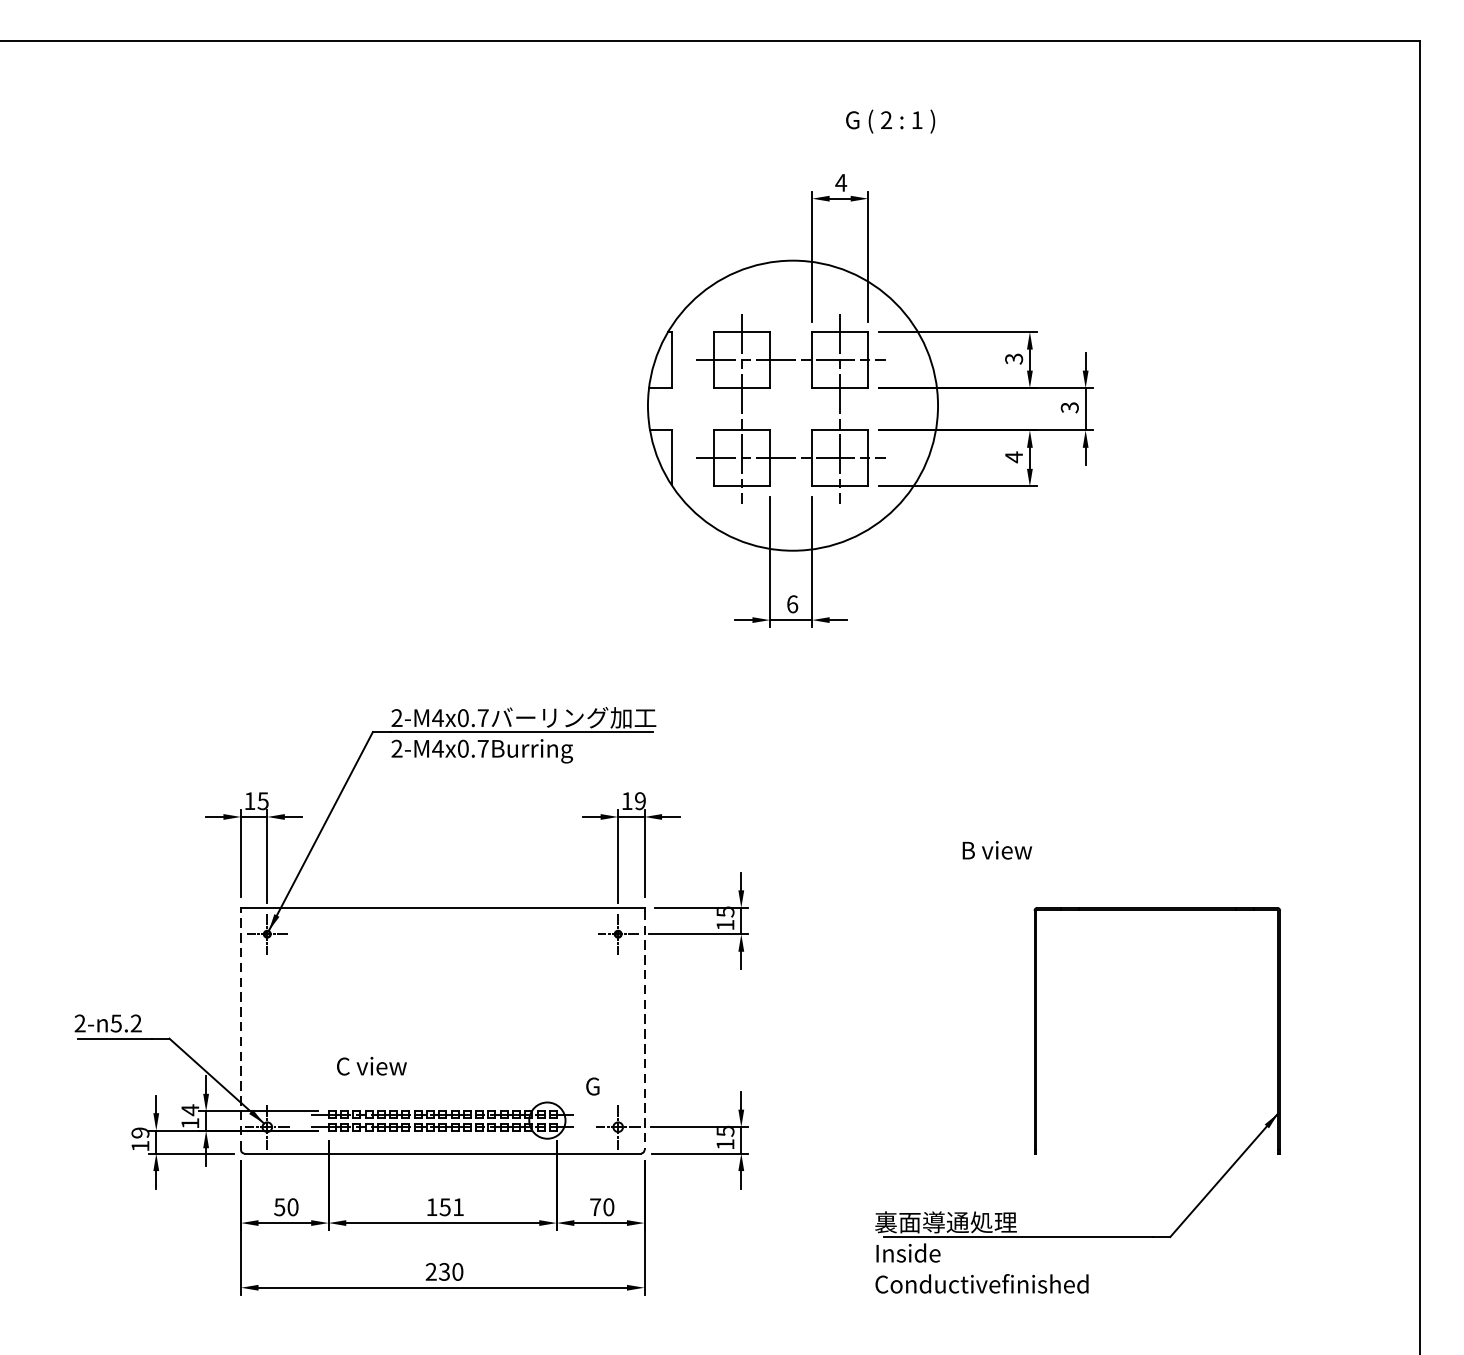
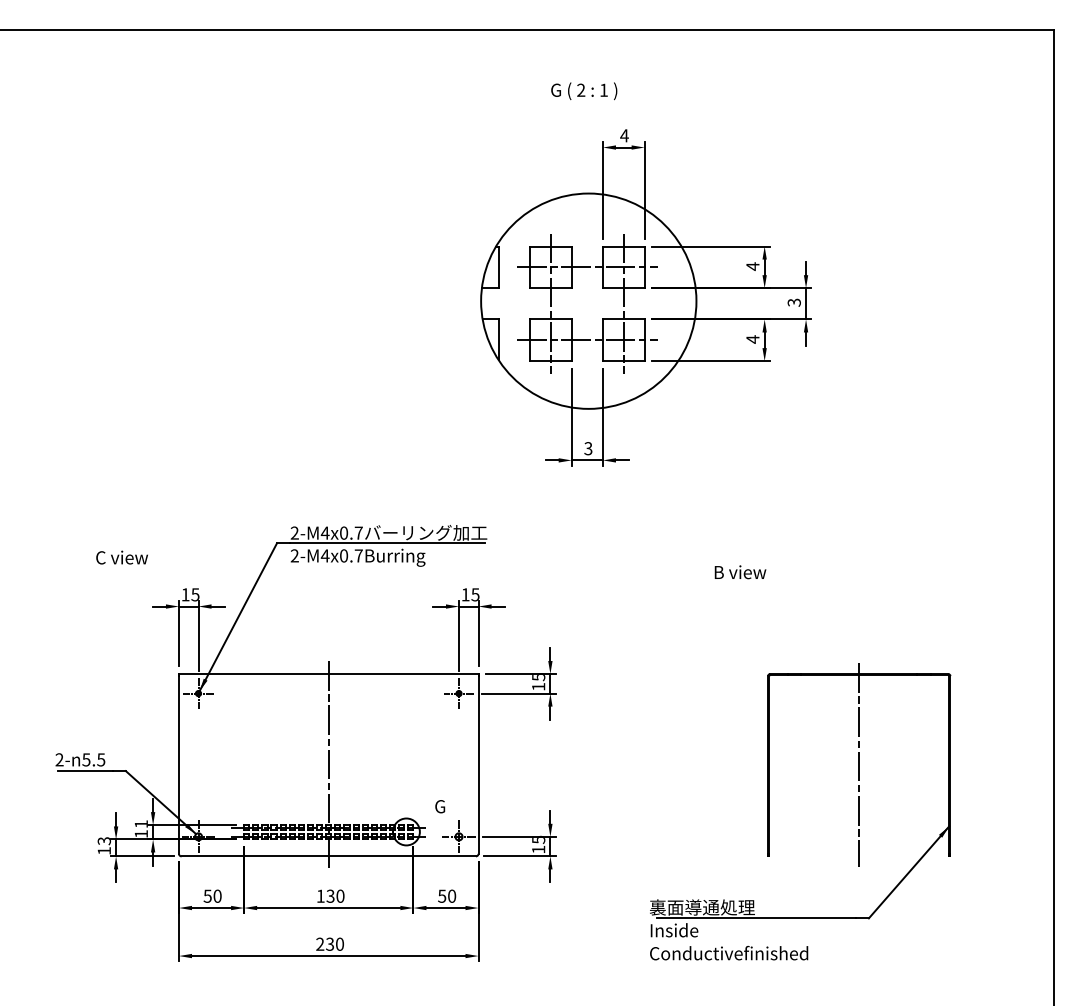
text: (890, 121) -> (584, 91), moved
text: (1013, 358) -> (752, 266), 3 -> 4
text: (792, 604) -> (588, 448), 6 -> 3
text: (640, 800) -> (475, 594), 19 -> 15
text: (997, 850) -> (740, 572), moved
text: (136, 1023) -> (101, 759), 5.2 -> 5.5
line: (240, 1029) -> (178, 764), dashed -> solid
line: (644, 1029) -> (478, 764), dashed -> solid
line: (1157, 1029) -> (859, 764), added
line: (442, 1031) -> (328, 765), added
text: (371, 1066) -> (121, 557), moved
text: (189, 1109) -> (140, 823), 14 -> 11
text: (140, 1133) -> (104, 841), 19 -> 13
text: (451, 1206) -> (335, 895), 151 -> 130
text: (595, 1206) -> (442, 895), 70 -> 50

